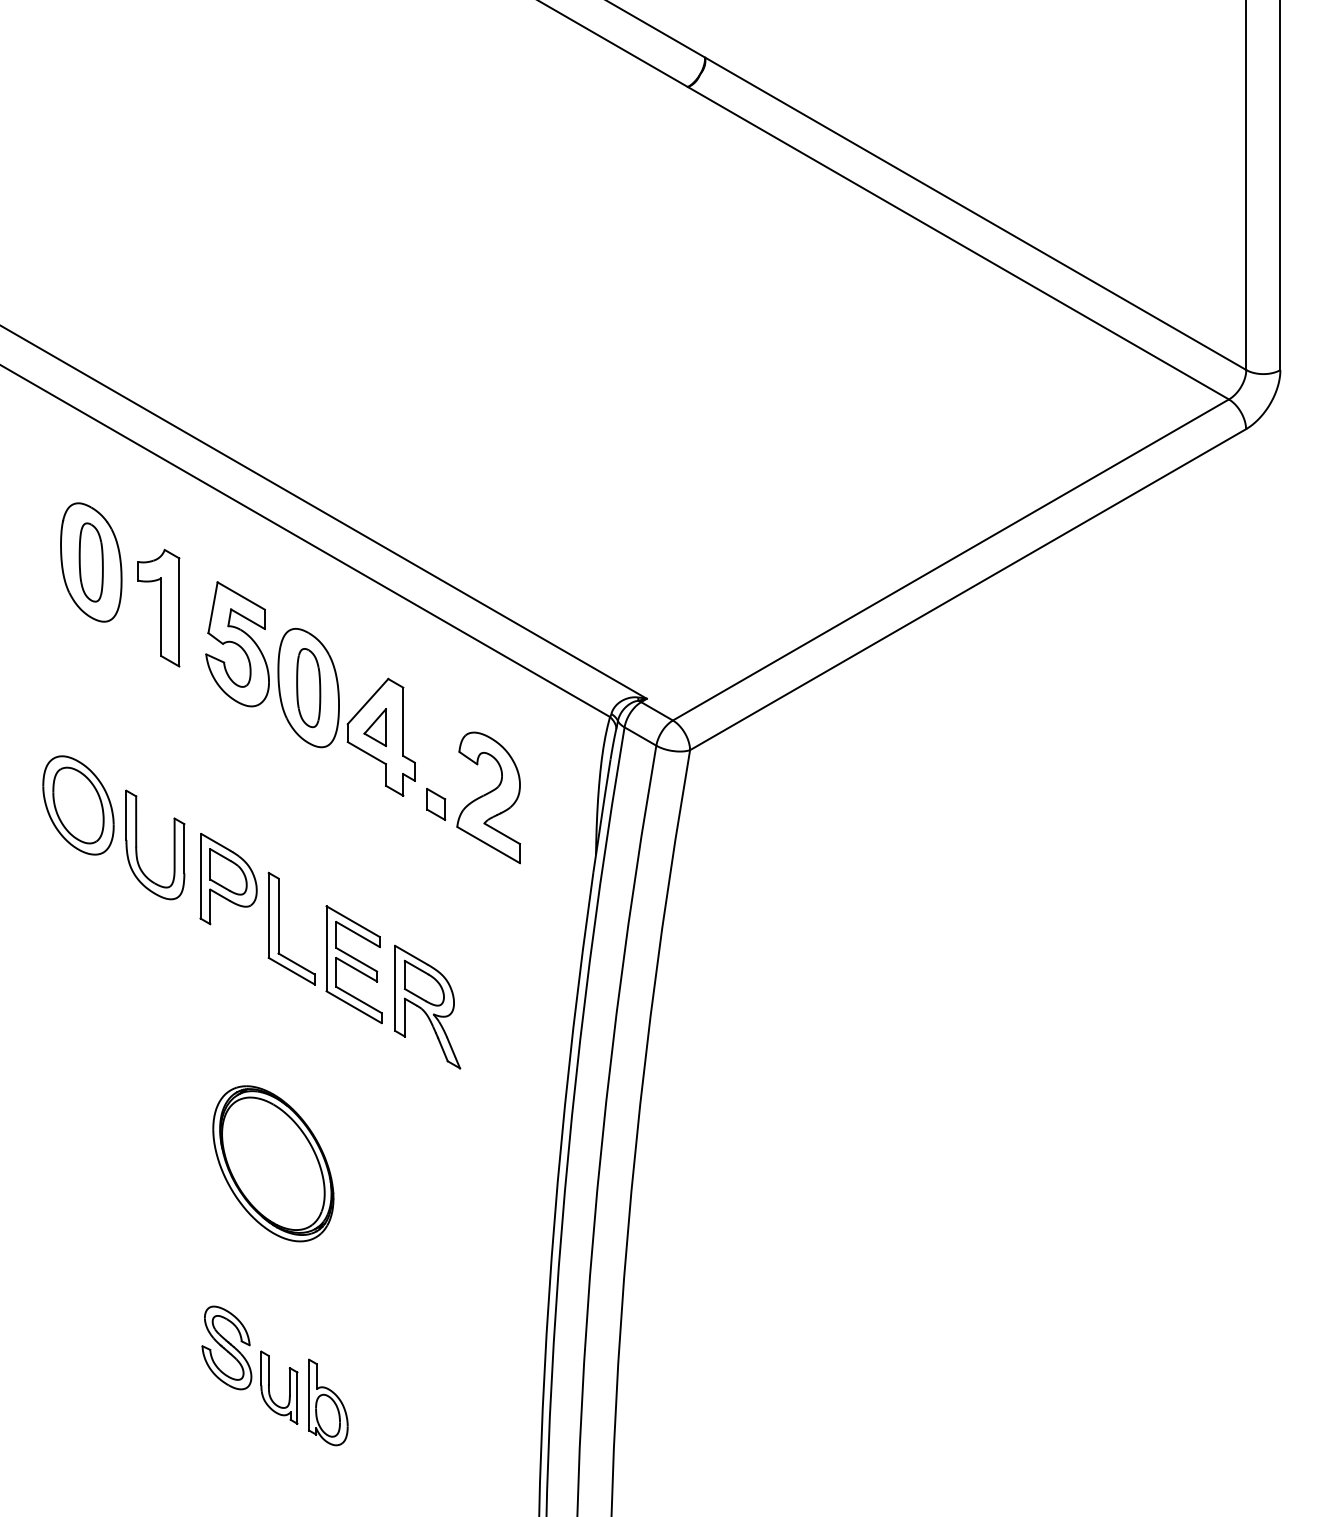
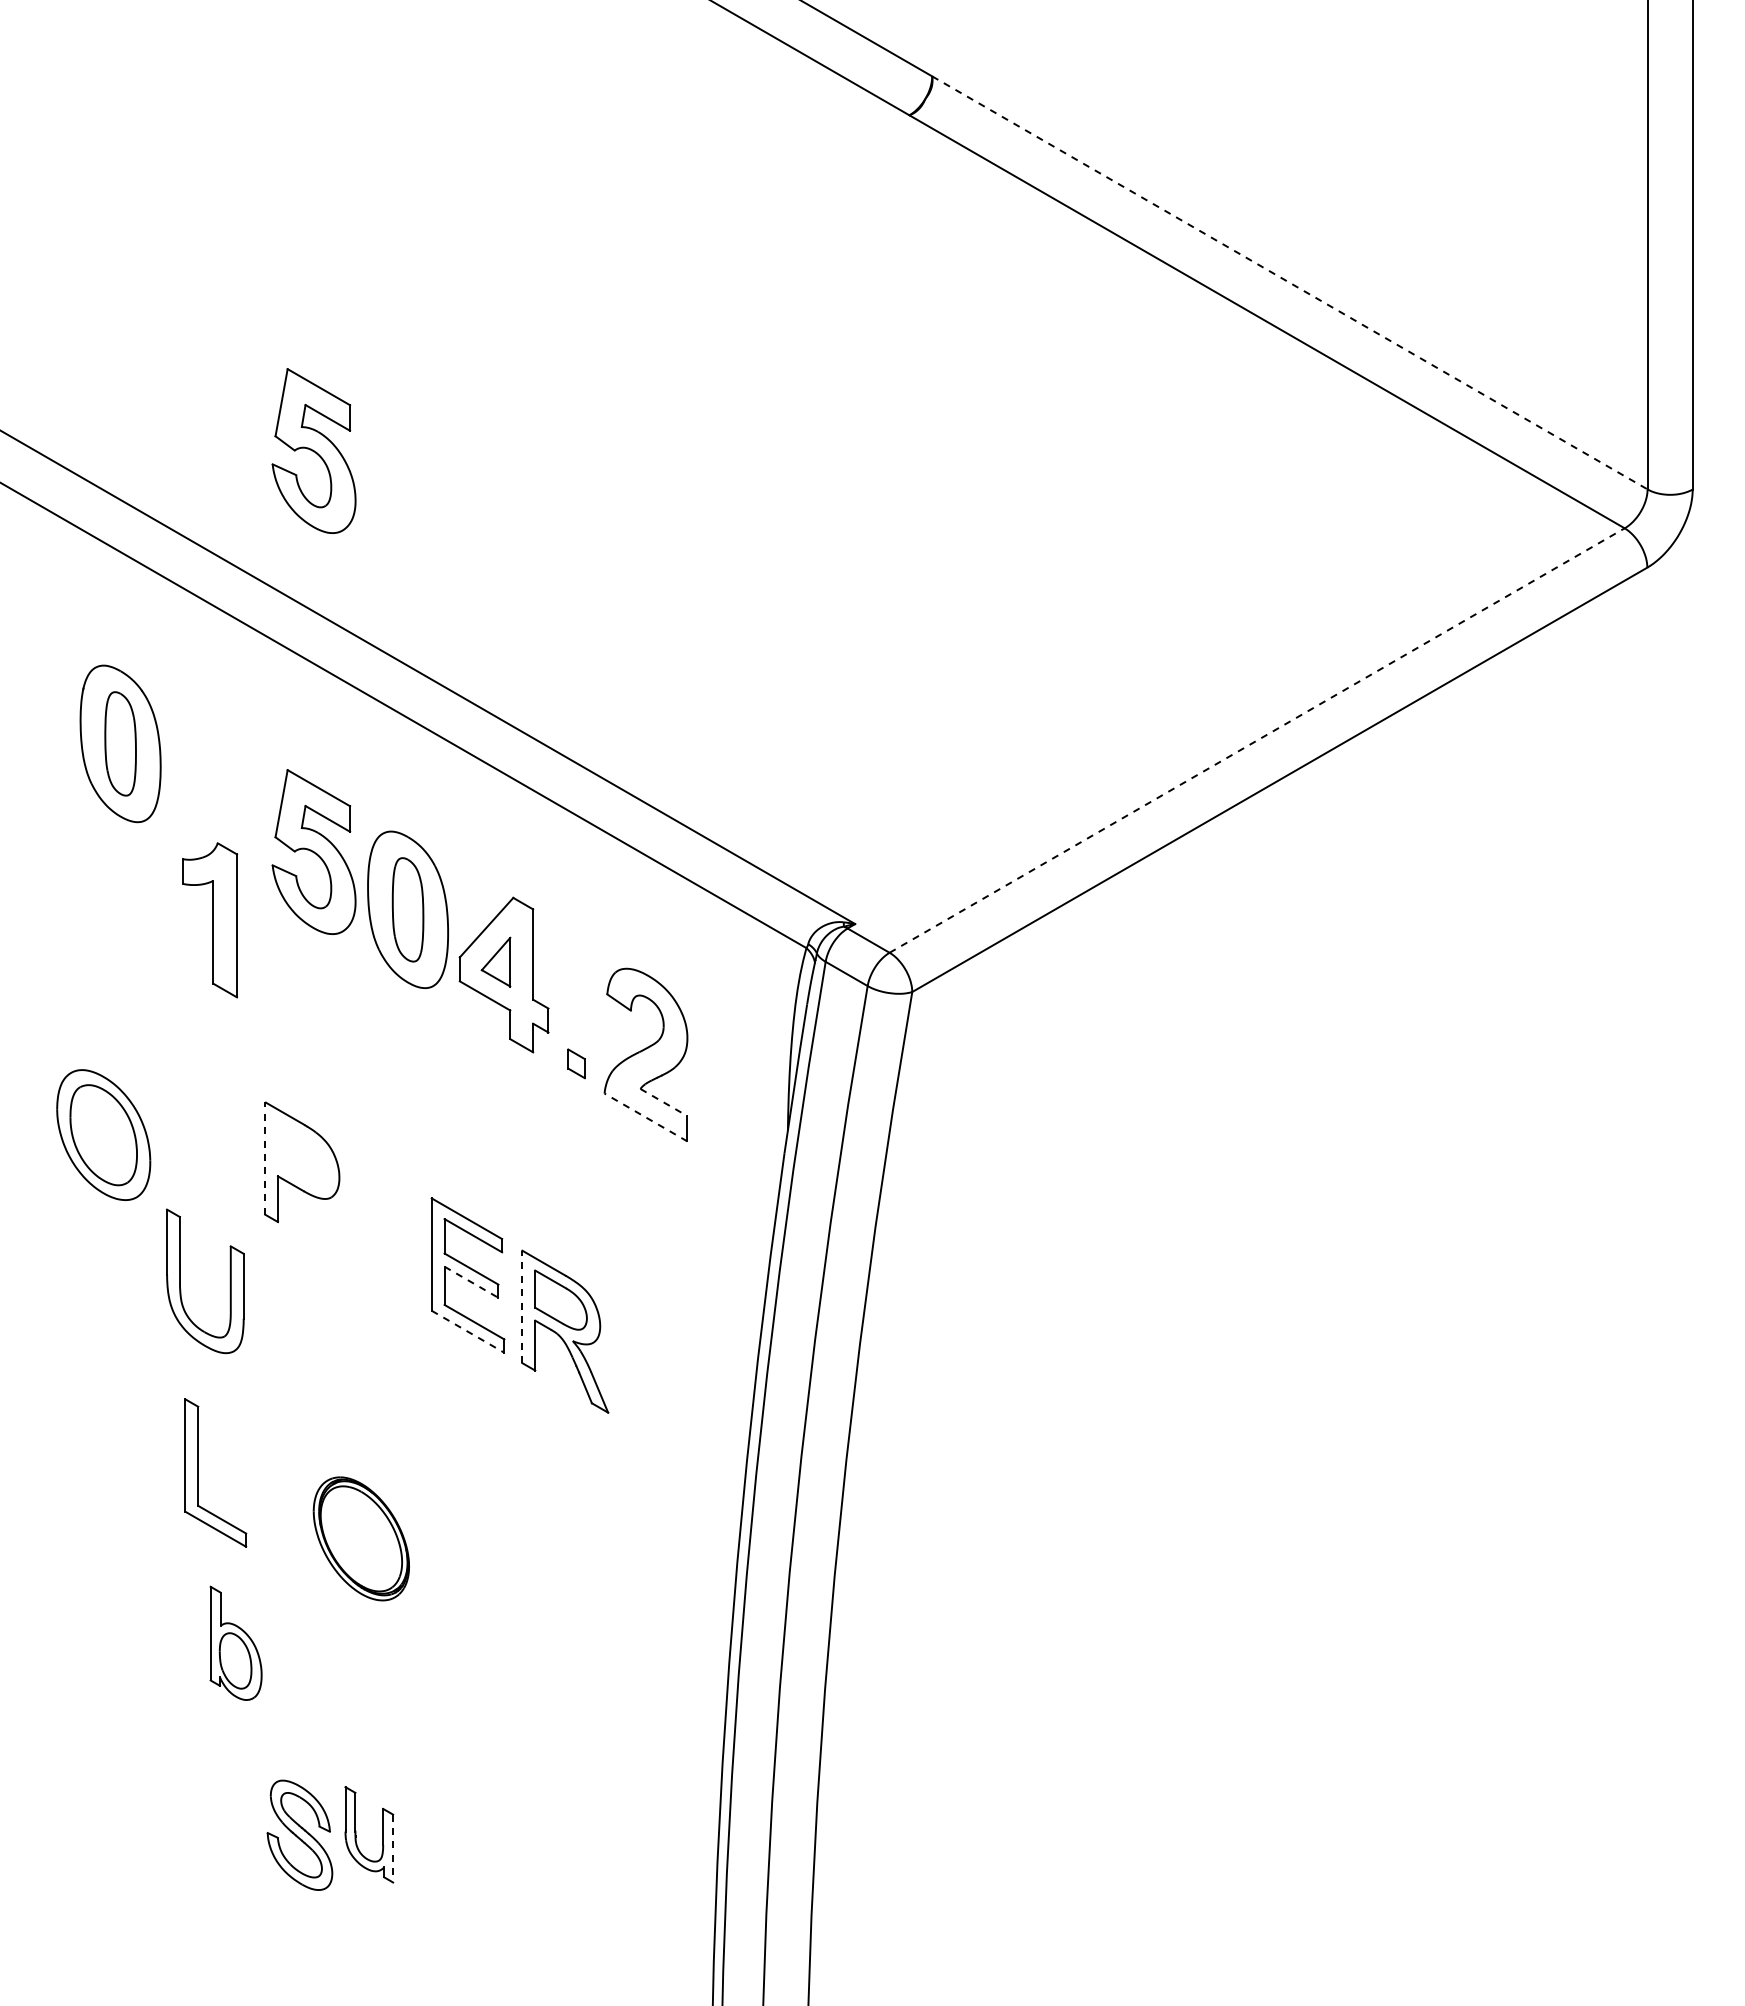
line: (976, 214) -> (1290, 283), solid -> dashed
part: (237, 340) -> (313, 450), added
line: (951, 559) -> (1257, 740), solid -> dashed
part: (158, 608) -> (209, 920), moved
part: (436, 804) -> (576, 1063), size x0.7
part: (78, 805) -> (103, 1134), moved
line: (502, 833) -> (664, 1102), solid -> dashed
part: (173, 845) -> (229, 1281), moved
line: (488, 845) -> (645, 1117), solid -> dashed
part: (228, 871) -> (301, 1152), removed
line: (200, 875) -> (265, 1157), solid -> dashed
part: (278, 928) -> (198, 1472), moved
line: (356, 969) -> (471, 1282), solid -> dashed
line: (395, 988) -> (522, 1306), solid -> dashed
line: (354, 1006) -> (468, 1331), solid -> dashed
part: (273, 1163) -> (361, 1538), size x0.6
part: (226, 1347) -> (299, 1834), moved
line: (297, 1398) -> (393, 1848), solid -> dashed
part: (327, 1401) -> (235, 1642), moved

